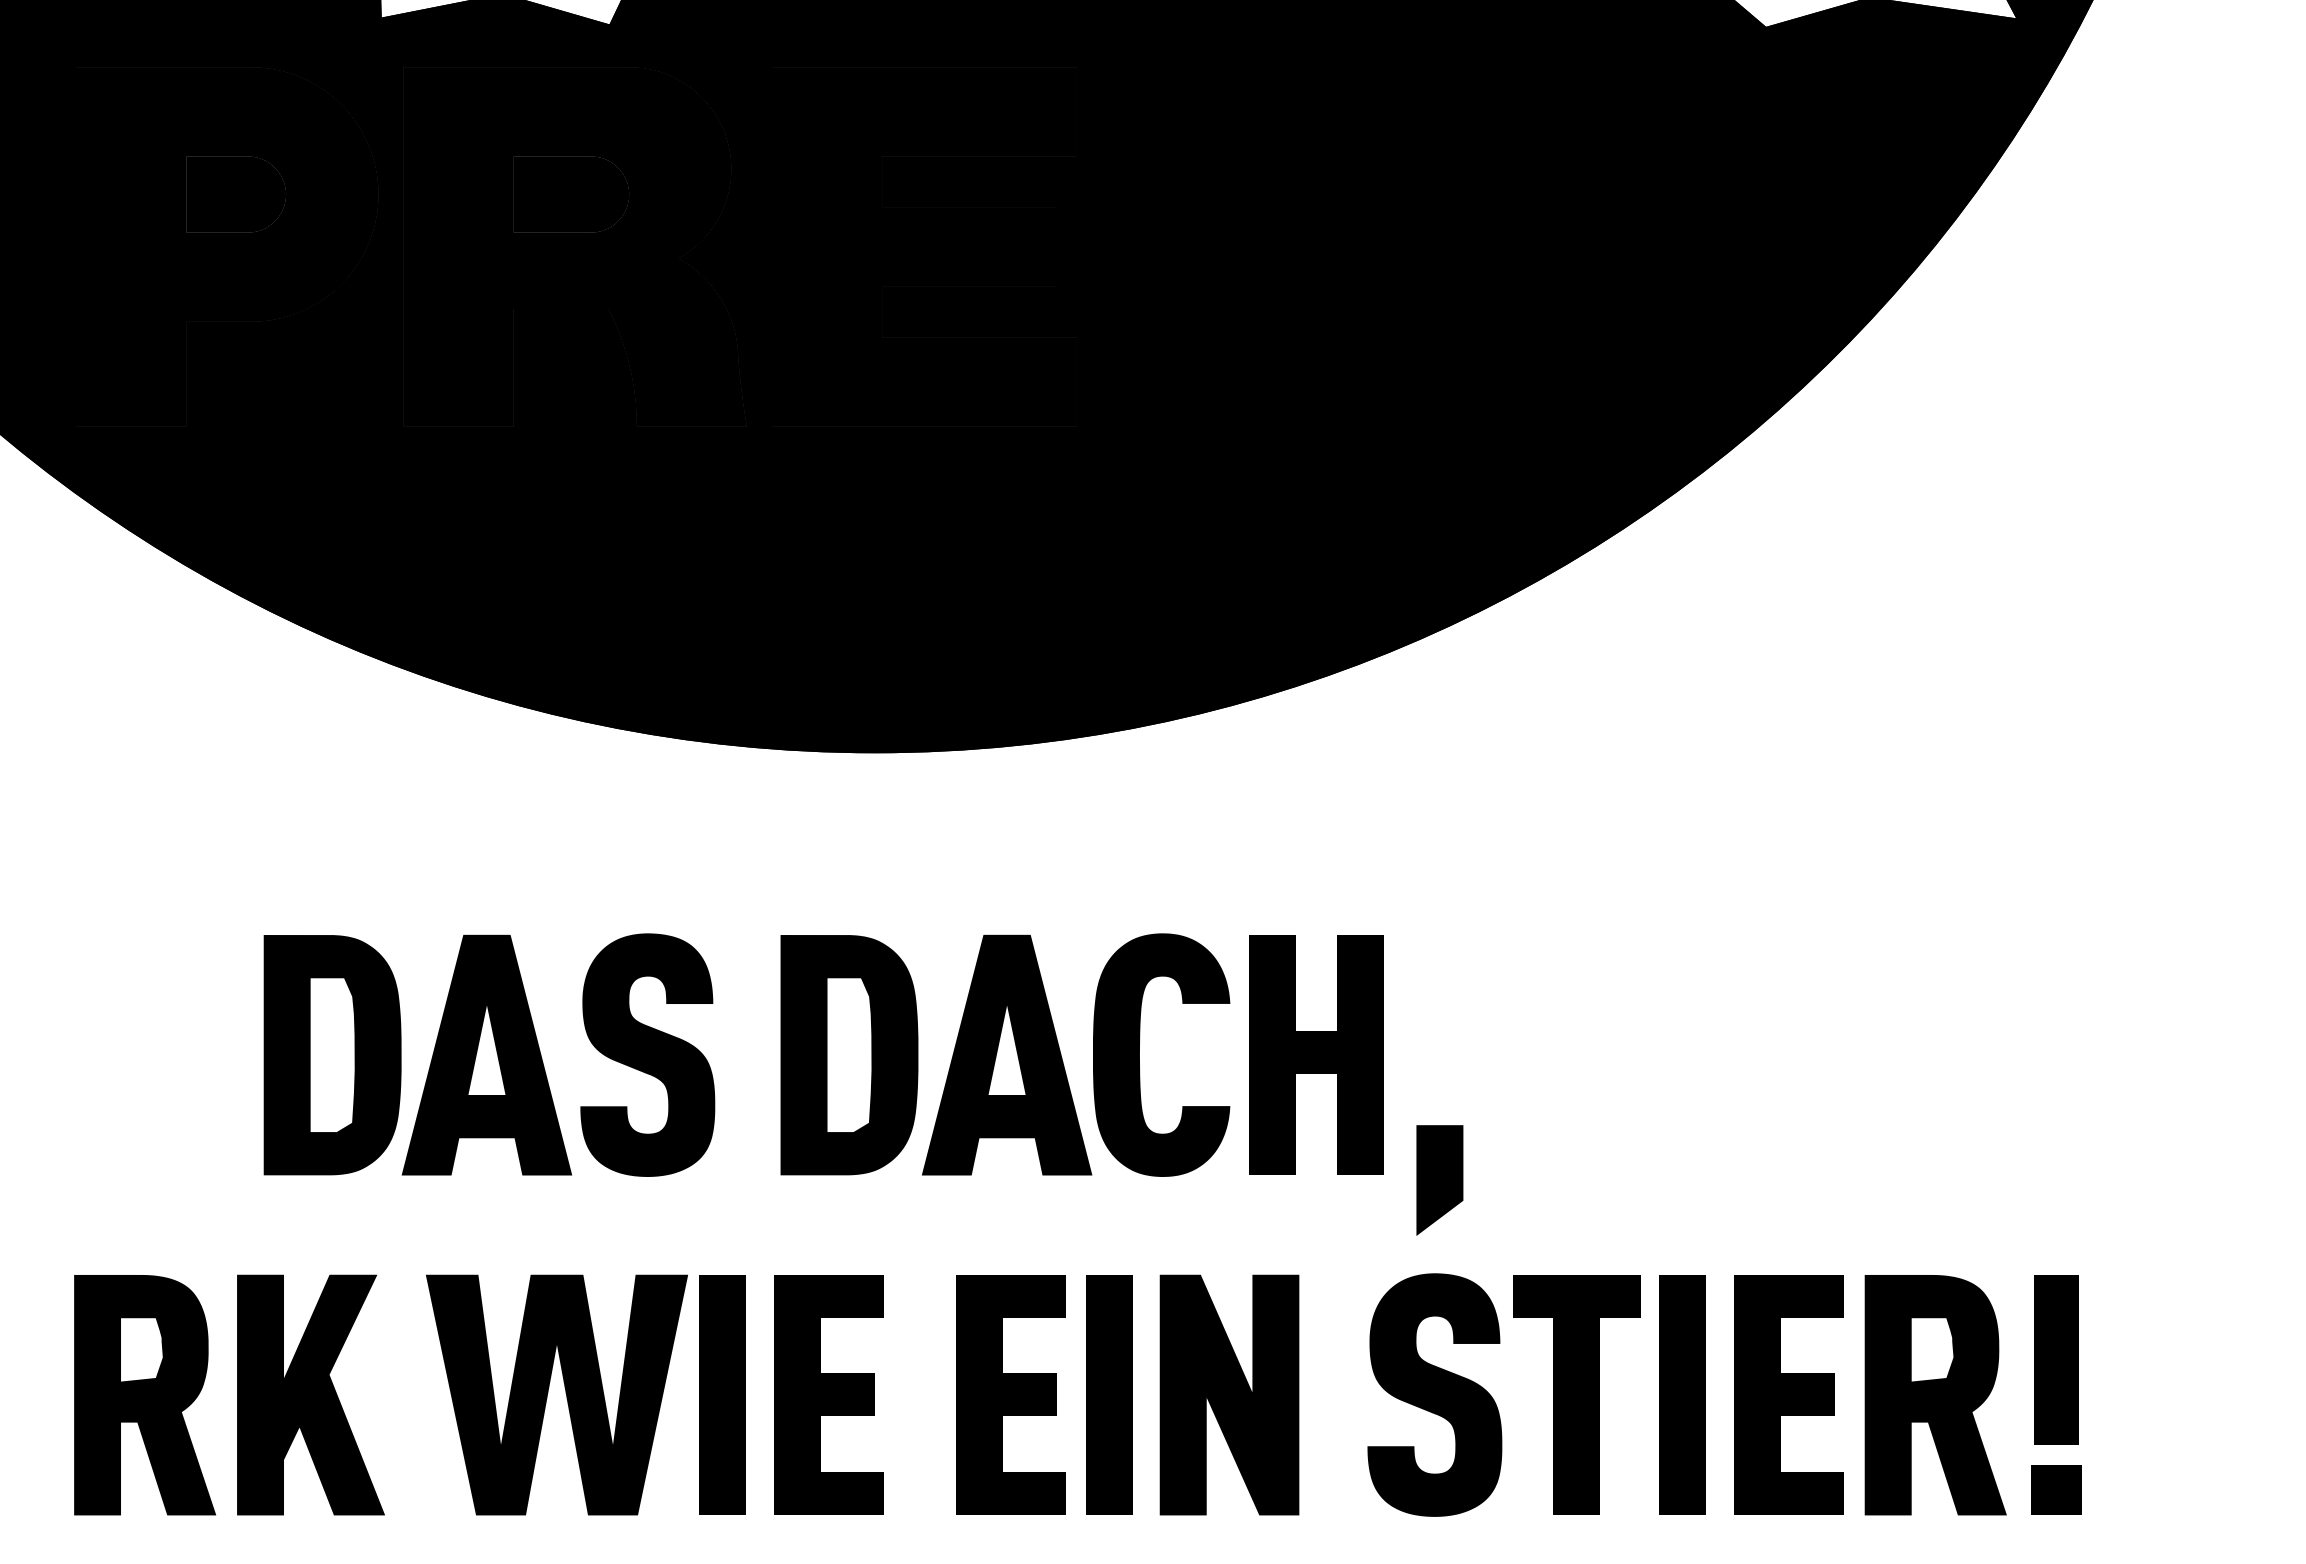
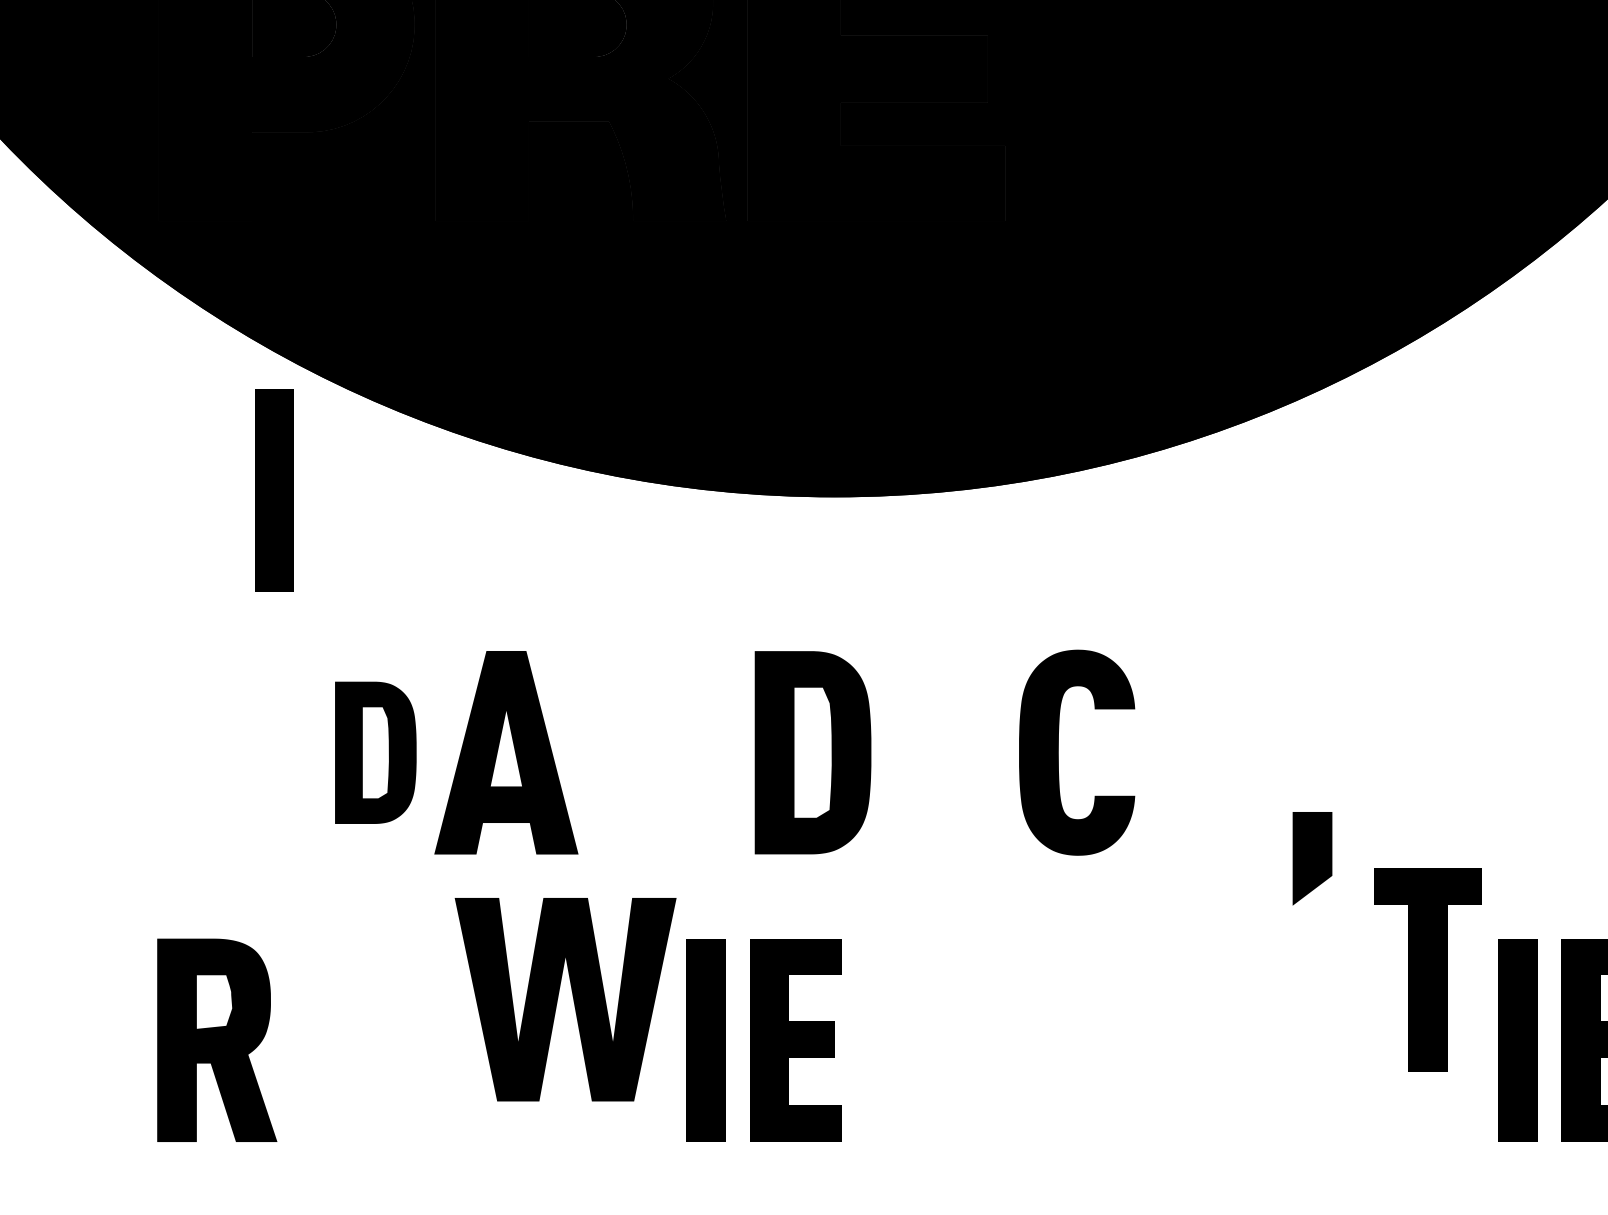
part: (212, 744) -> (274, 489), added
part: (1007, 1054) -> (946, 752), removed
fill: (1316, 1054) -> (1208, 752), removed
part: (332, 1055) -> (375, 753), size x0.7
fill: (647, 1055) -> (642, 753), removed
part: (548, 1393) -> (558, 998), moved
part: (310, 1394) -> (357, 1039), removed
fill: (1010, 1394) -> (949, 1039), removed
fill: (1108, 1394) -> (1032, 1039), removed
fill: (1229, 1394) -> (1134, 1039), removed
fill: (1434, 1394) -> (1307, 1039), removed
part: (1576, 1394) -> (1428, 969), moved

